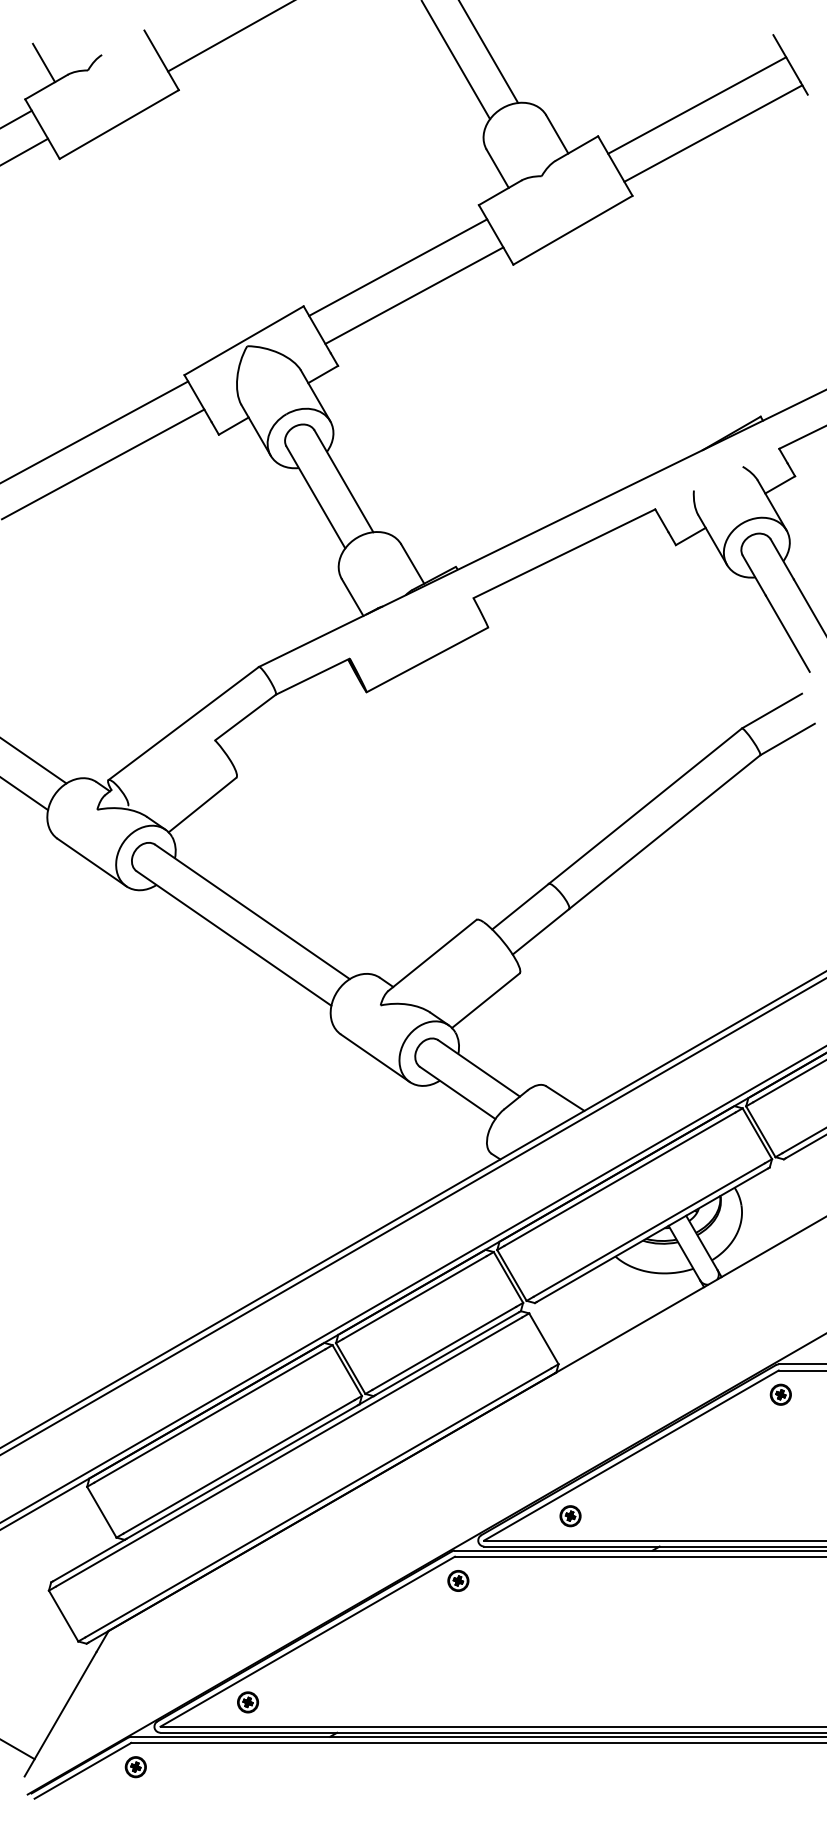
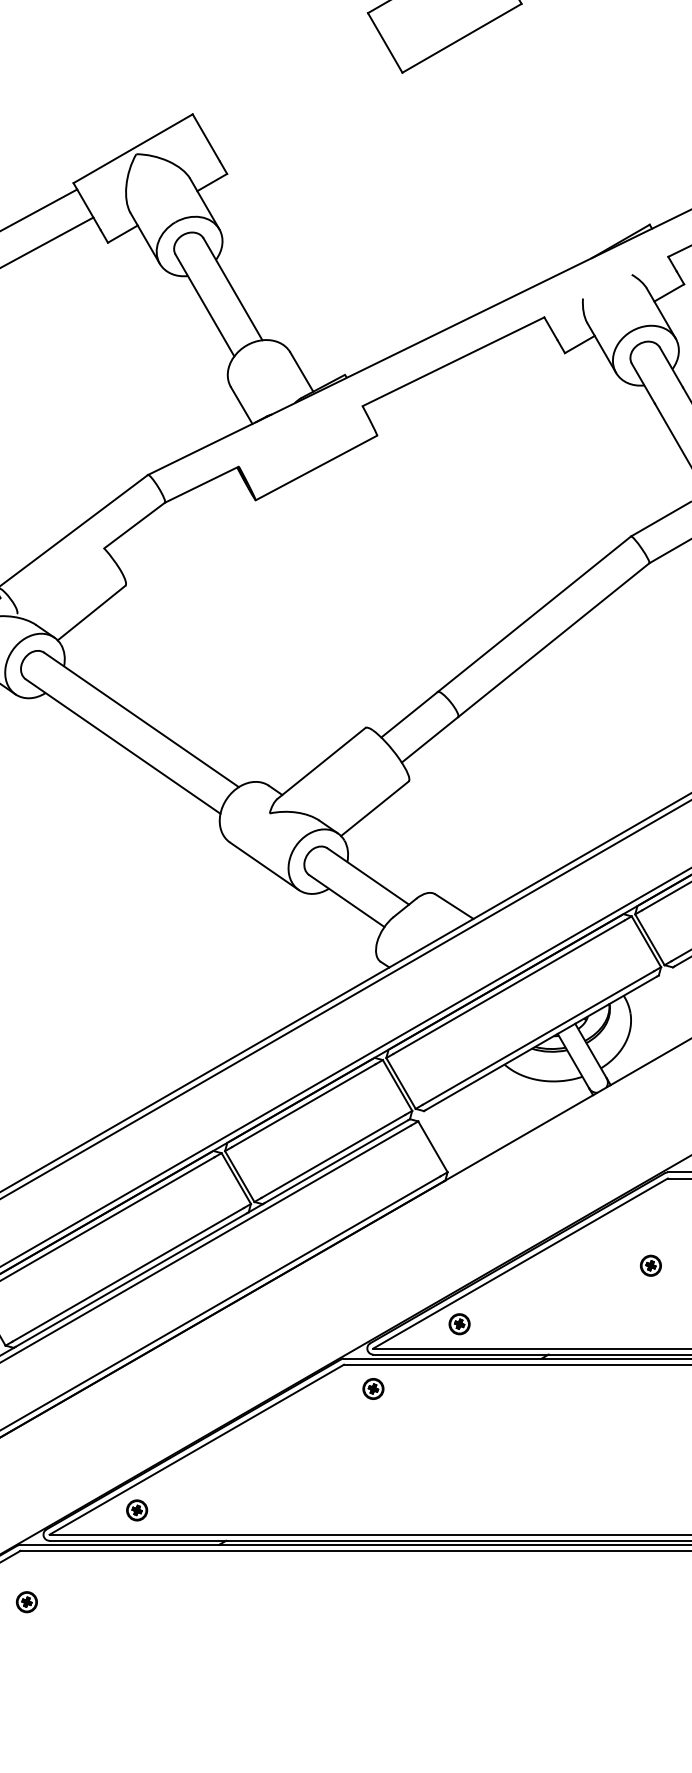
line: (398, 267) -> (287, 75), removed
line: (414, 295) -> (303, 103), removed
part: (780, 1394) -> (650, 1265), moved
part: (458, 1580) -> (373, 1388), moved
part: (135, 1767) -> (26, 1602), moved

